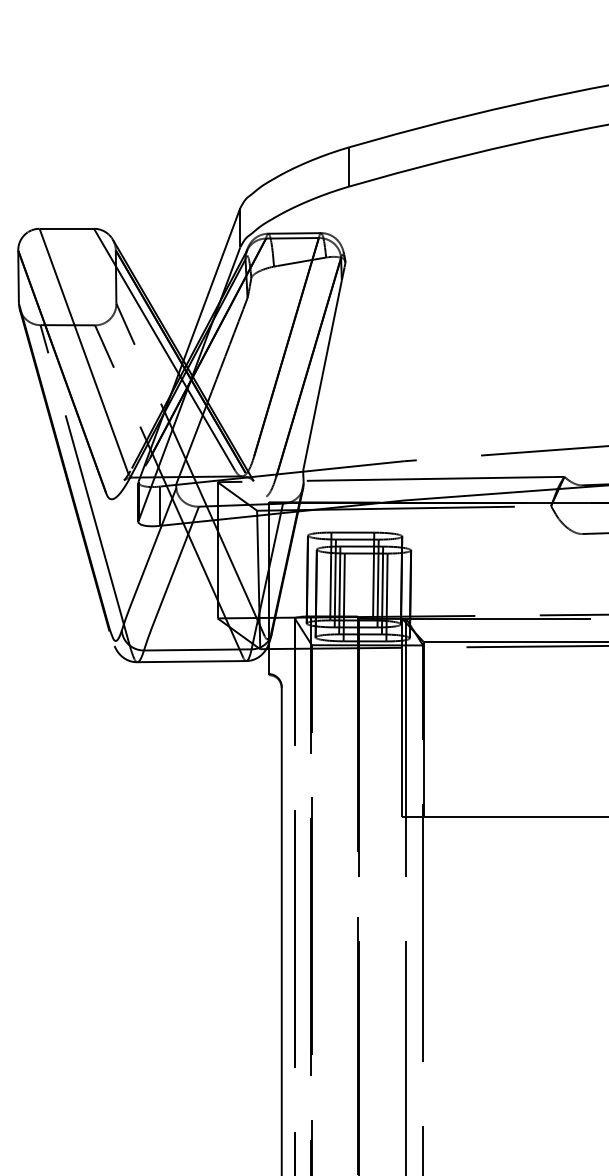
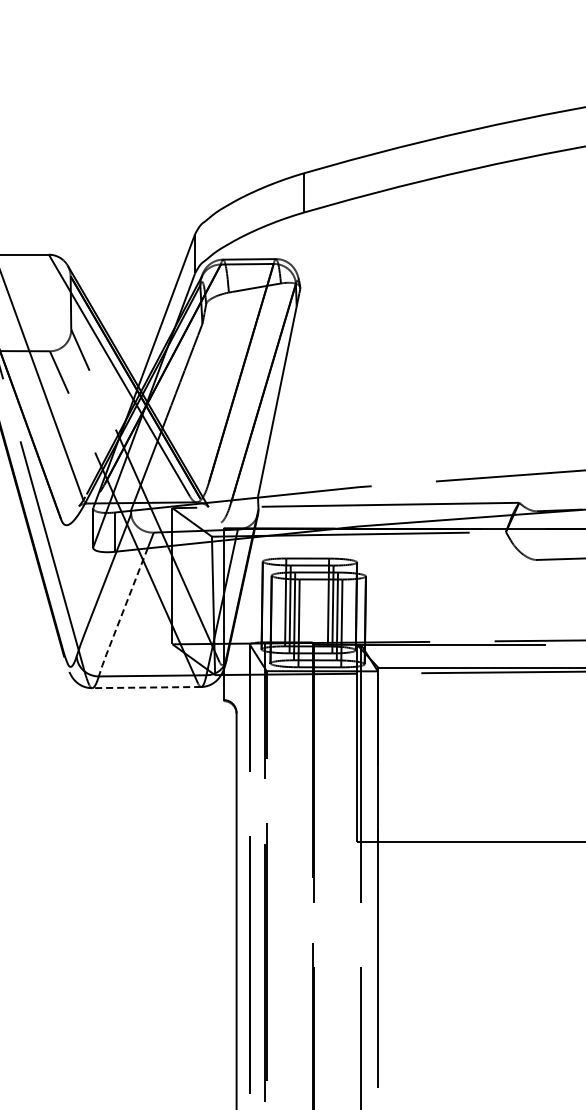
line: (167, 587) -> (122, 613), solid -> dashed
line: (191, 661) -> (146, 687), solid -> dashed

